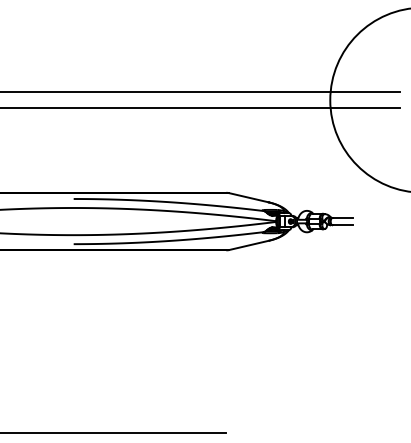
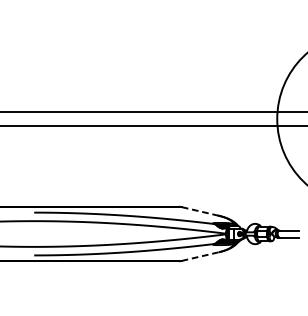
line: (248, 197) -> (199, 211), solid -> dashed
line: (249, 245) -> (200, 256), solid -> dashed

